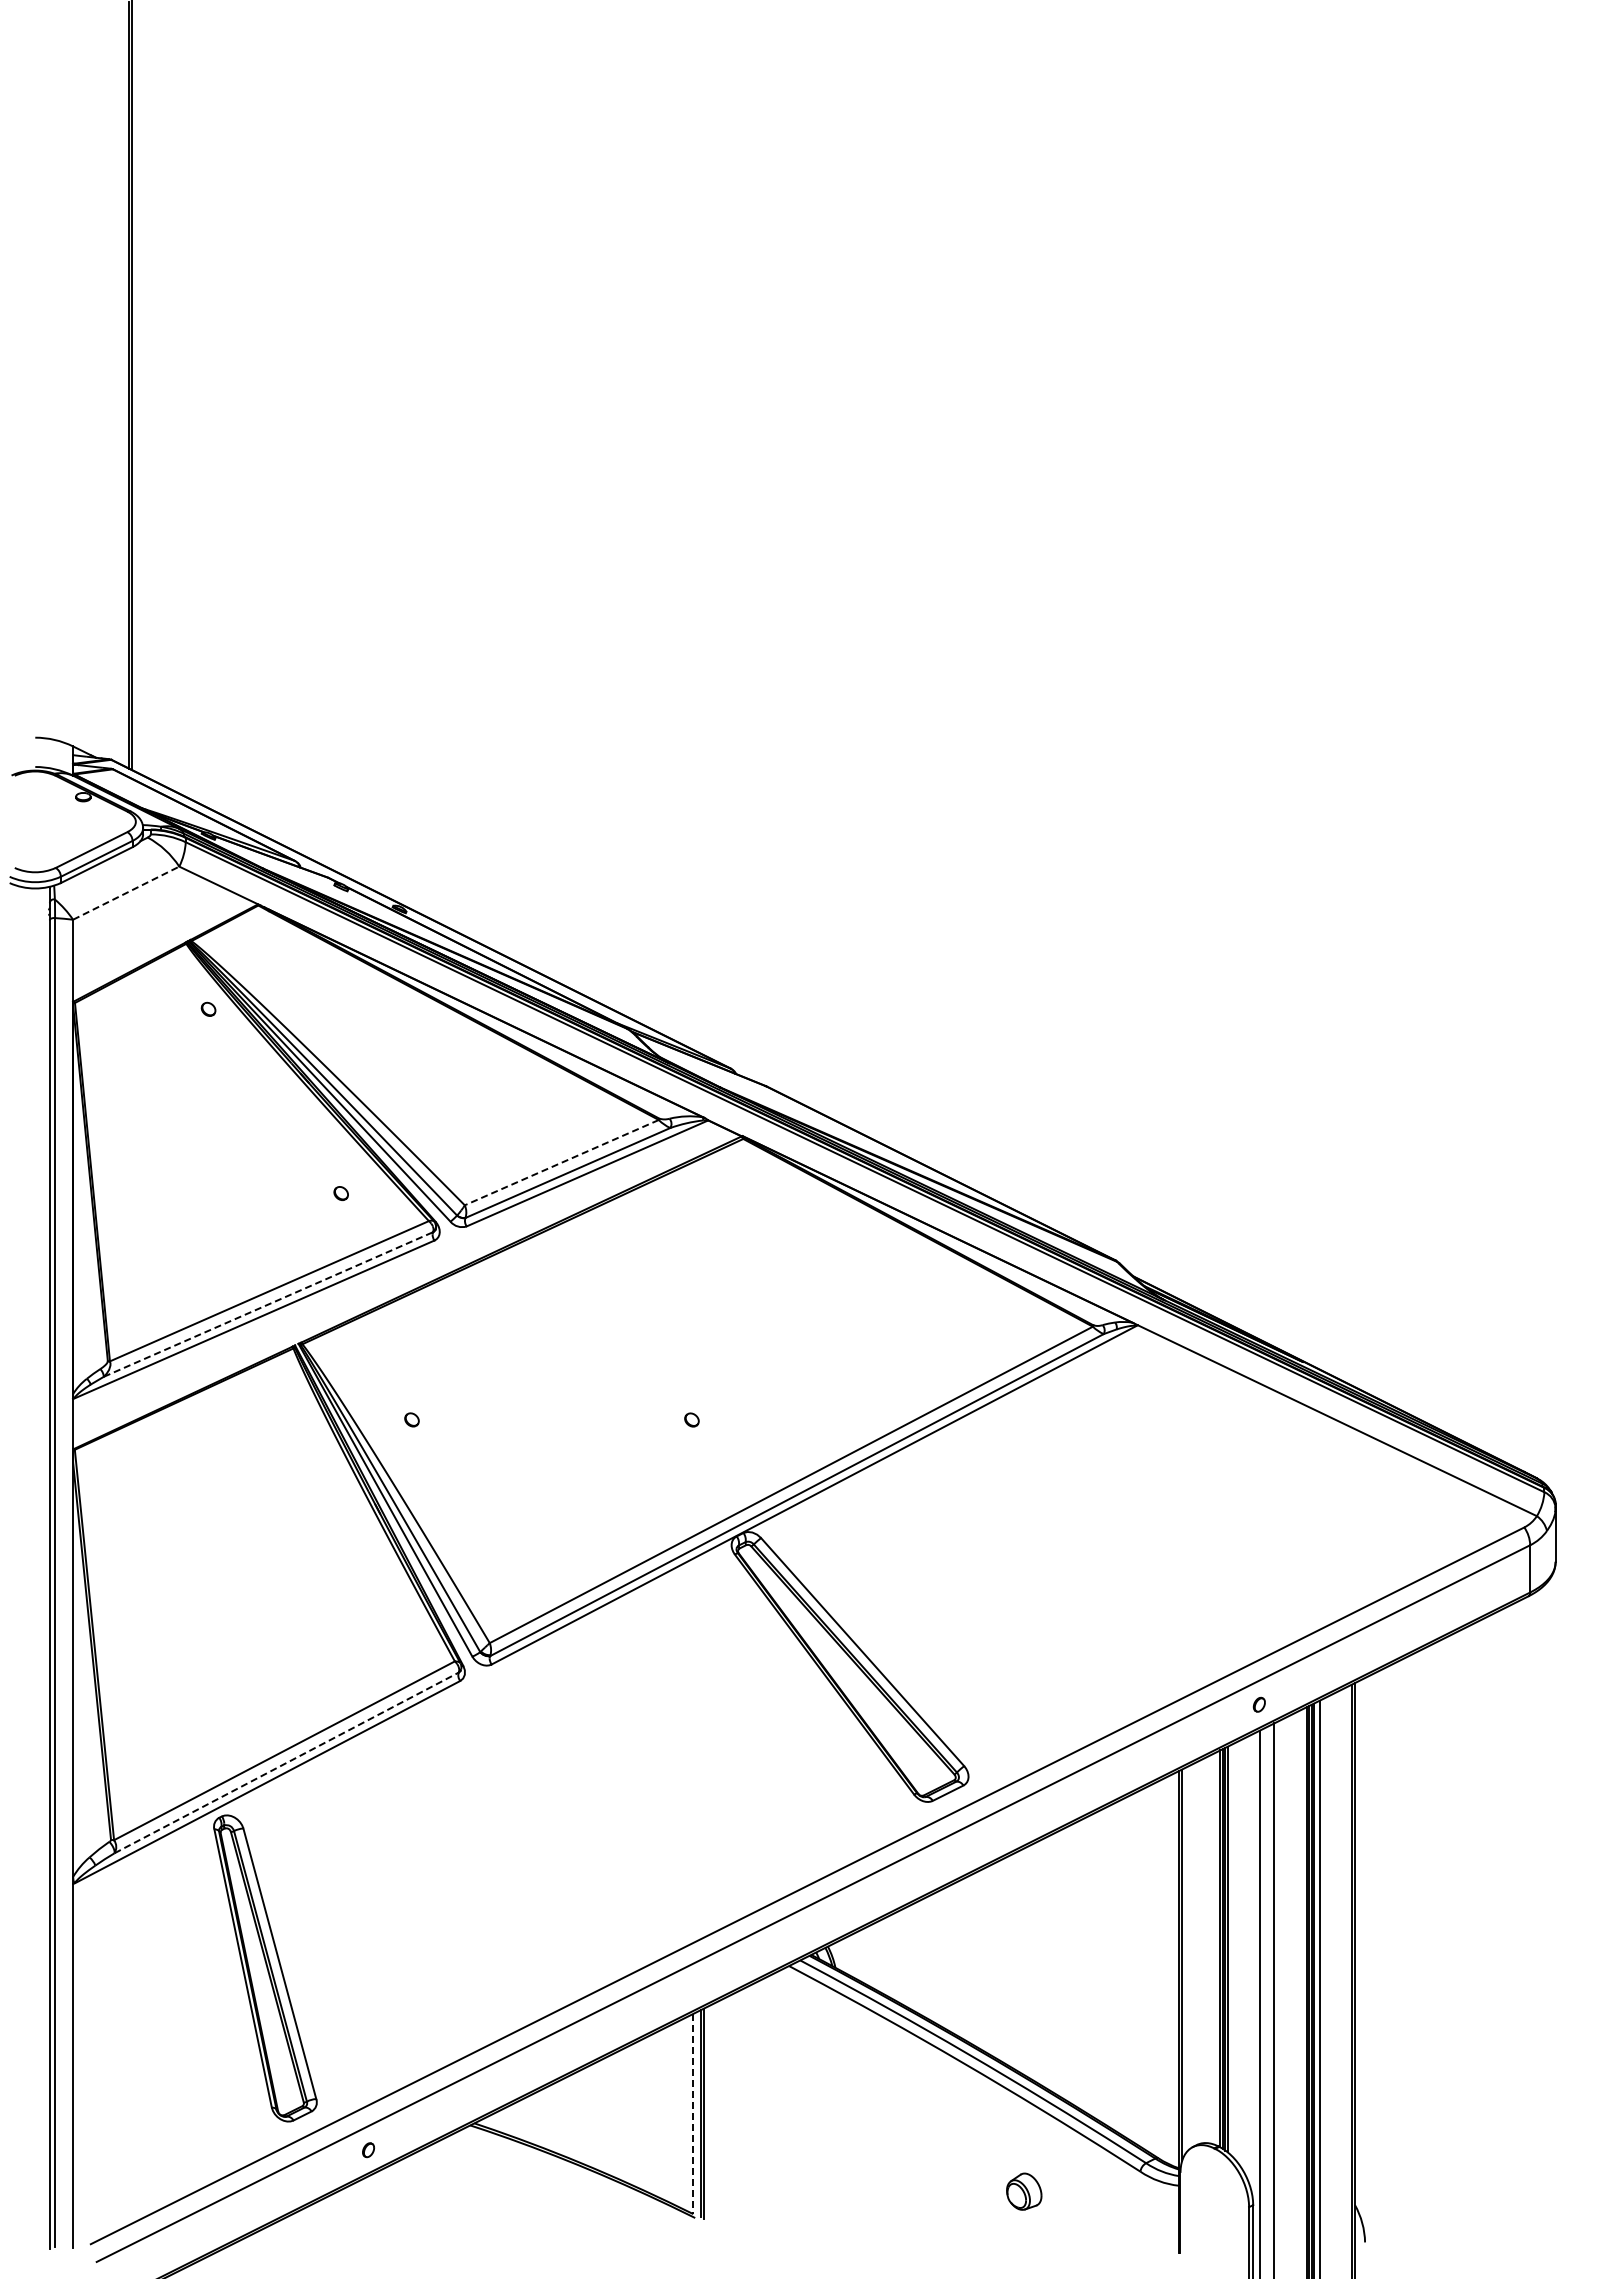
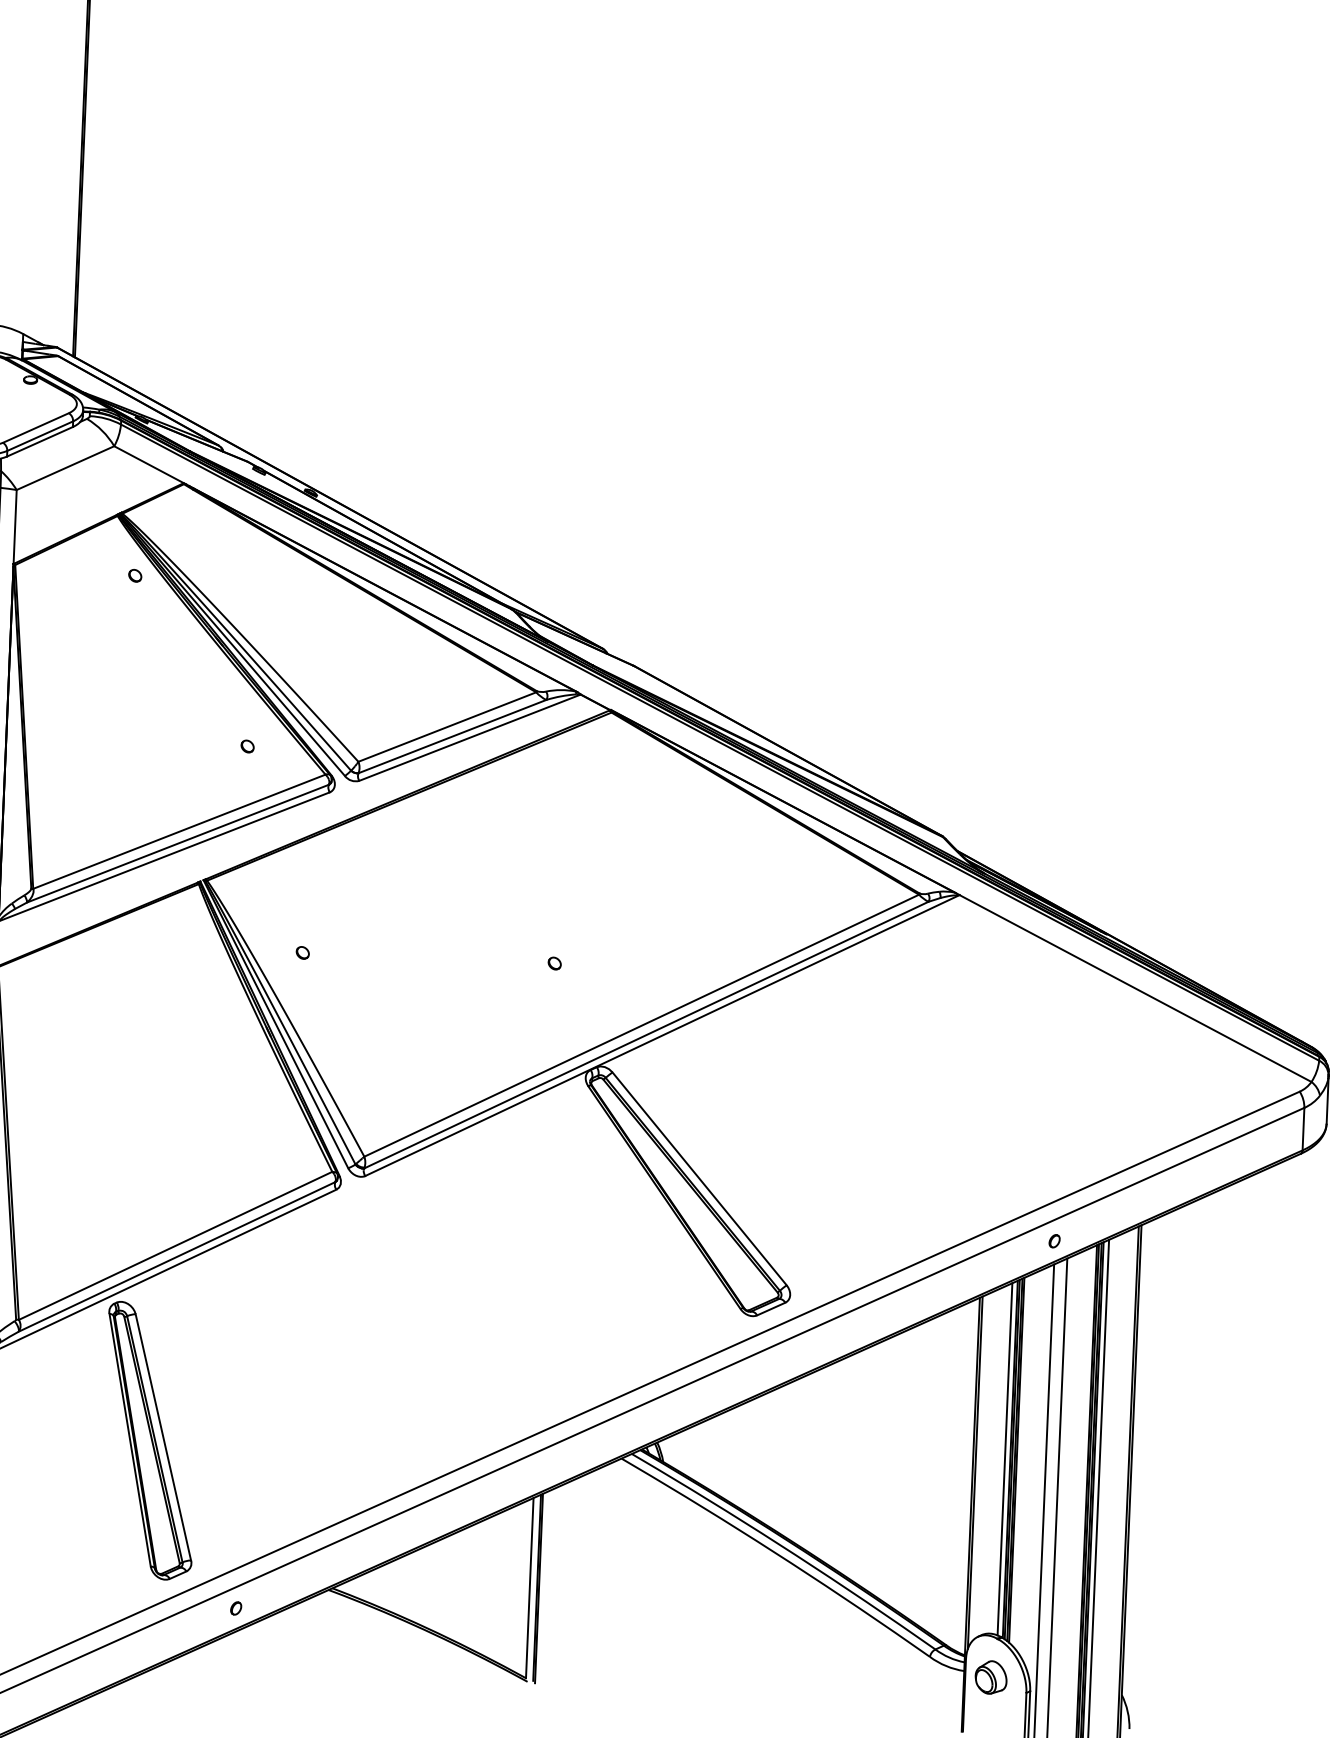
line: (126, 892) -> (65, 467), dashed -> solid
line: (561, 1162) -> (447, 726), dashed -> solid
line: (268, 1304) -> (178, 843), dashed -> solid
line: (287, 1762) -> (177, 1256), dashed -> solid
line: (1214, 1948) -> (1005, 1458), added
line: (693, 2114) -> (529, 1588), dashed -> solid
part: (1024, 2191) -> (991, 1677), moved

